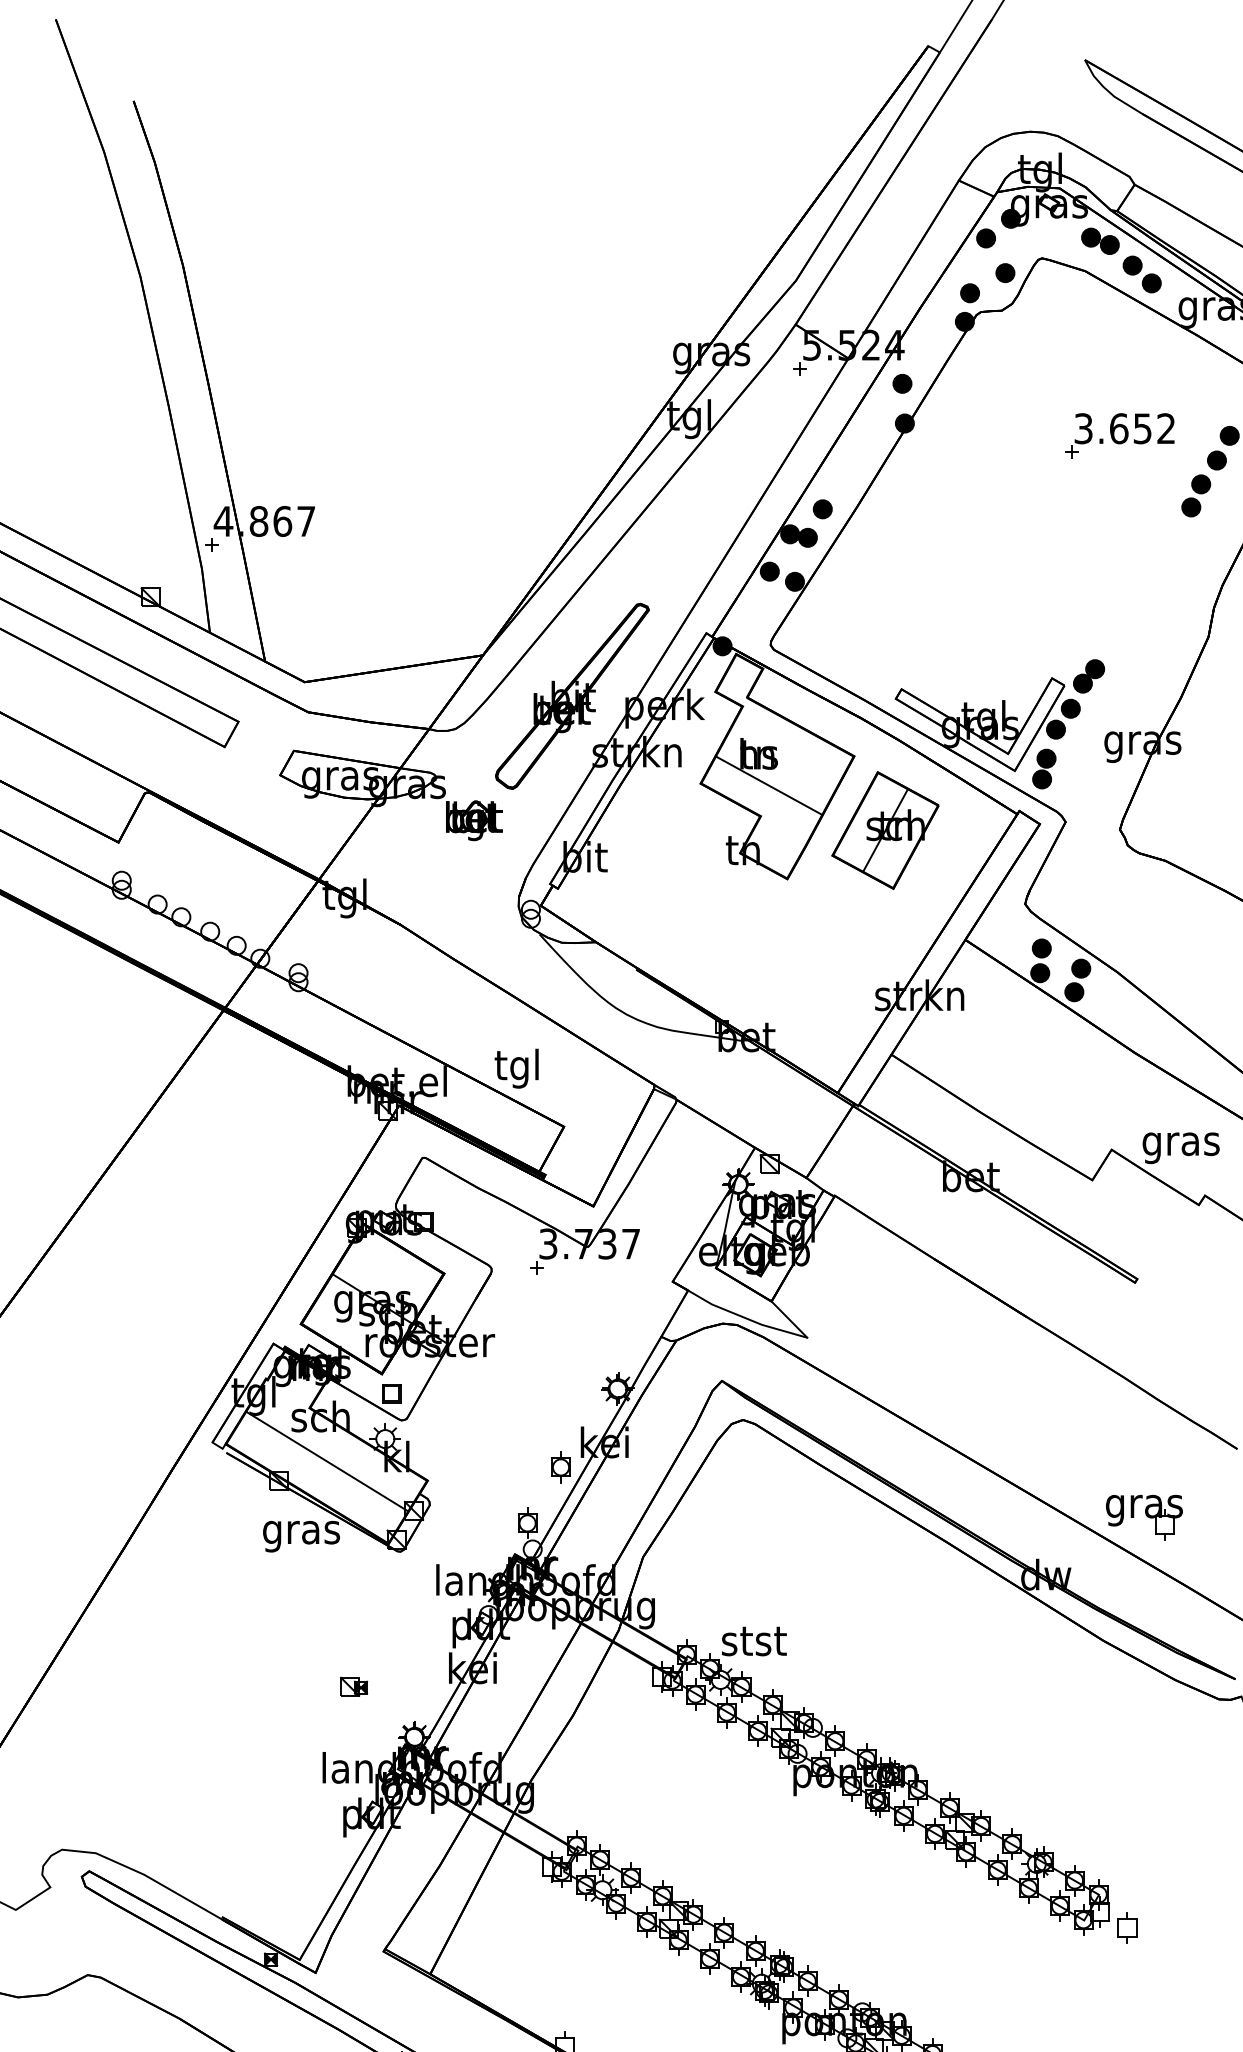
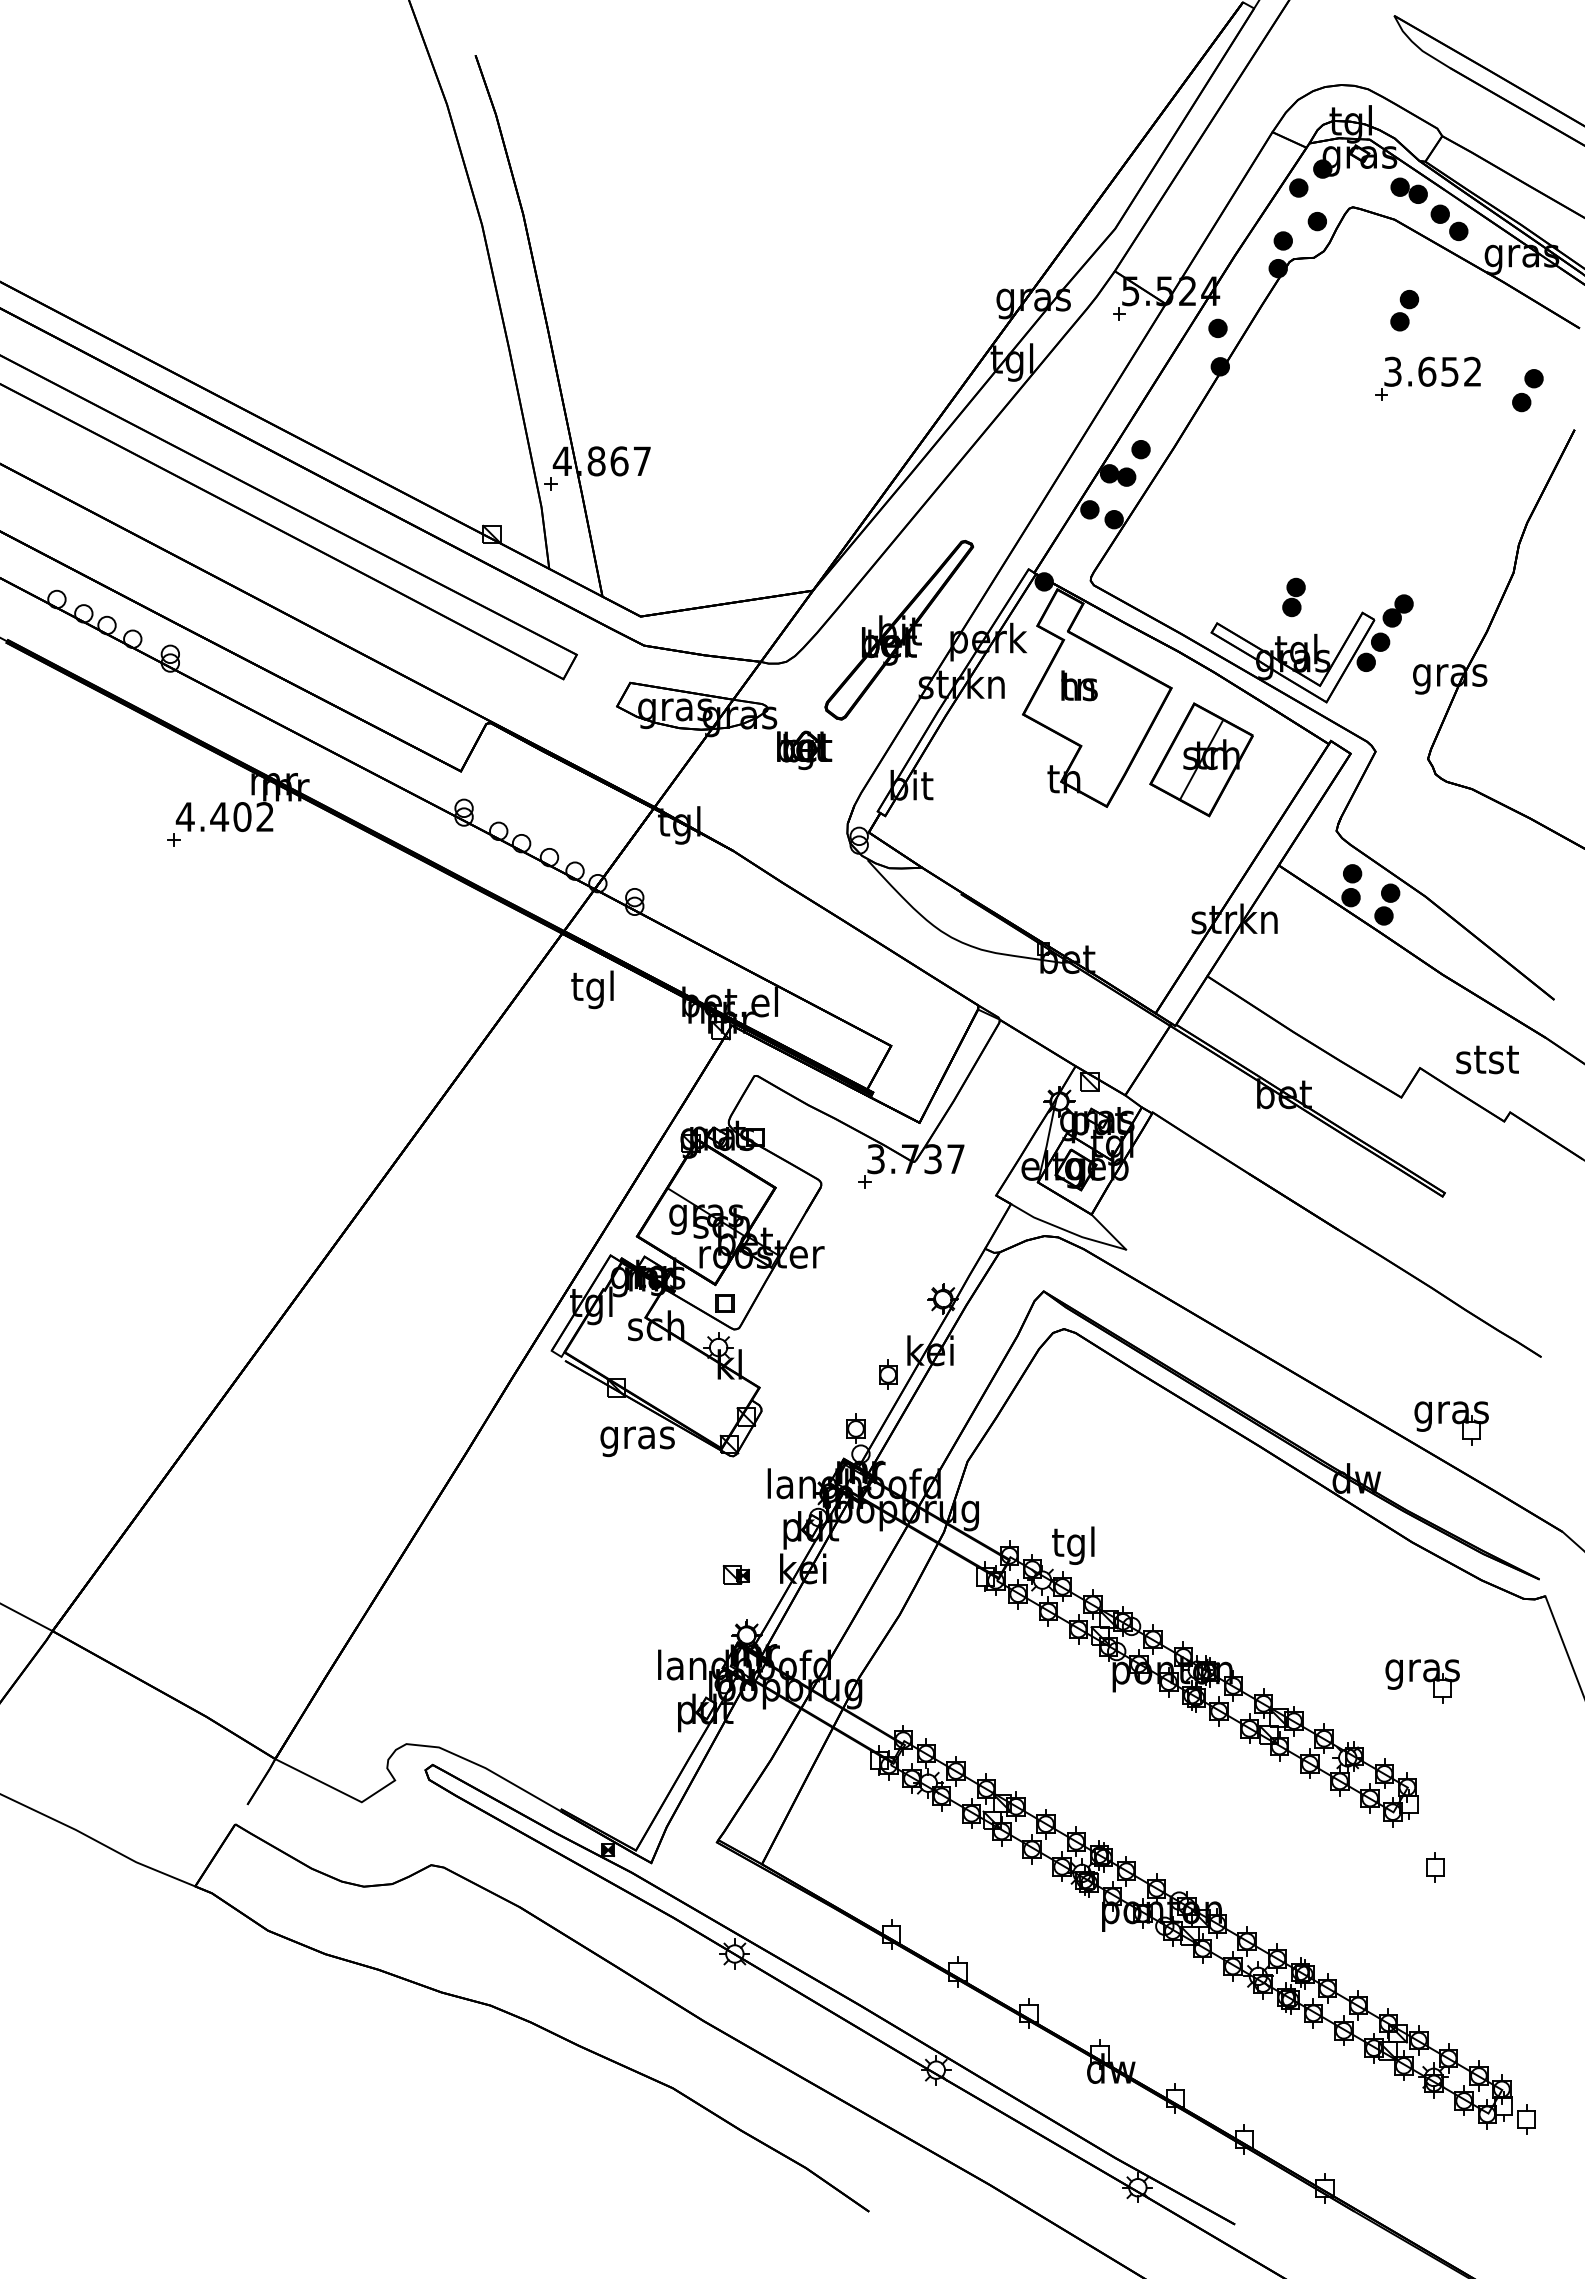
part: (1196, 495) -> (1404, 310), moved
part: (1043, 769) -> (1293, 597), moved
line: (768, 785) -> (1088, 716), removed
text: (516, 1068) -> (592, 989), moved
text: (1181, 1144) -> (1487, 1063), gras -> stst
line: (327, 1461) -> (662, 1369), removed
text: (753, 1644) -> (1074, 1545), stst -> tgl
part: (353, 1686) -> (735, 1574), moved
part: (1114, 1784) -> (1422, 1681), added
part: (1127, 1927) -> (1435, 1867), moved

